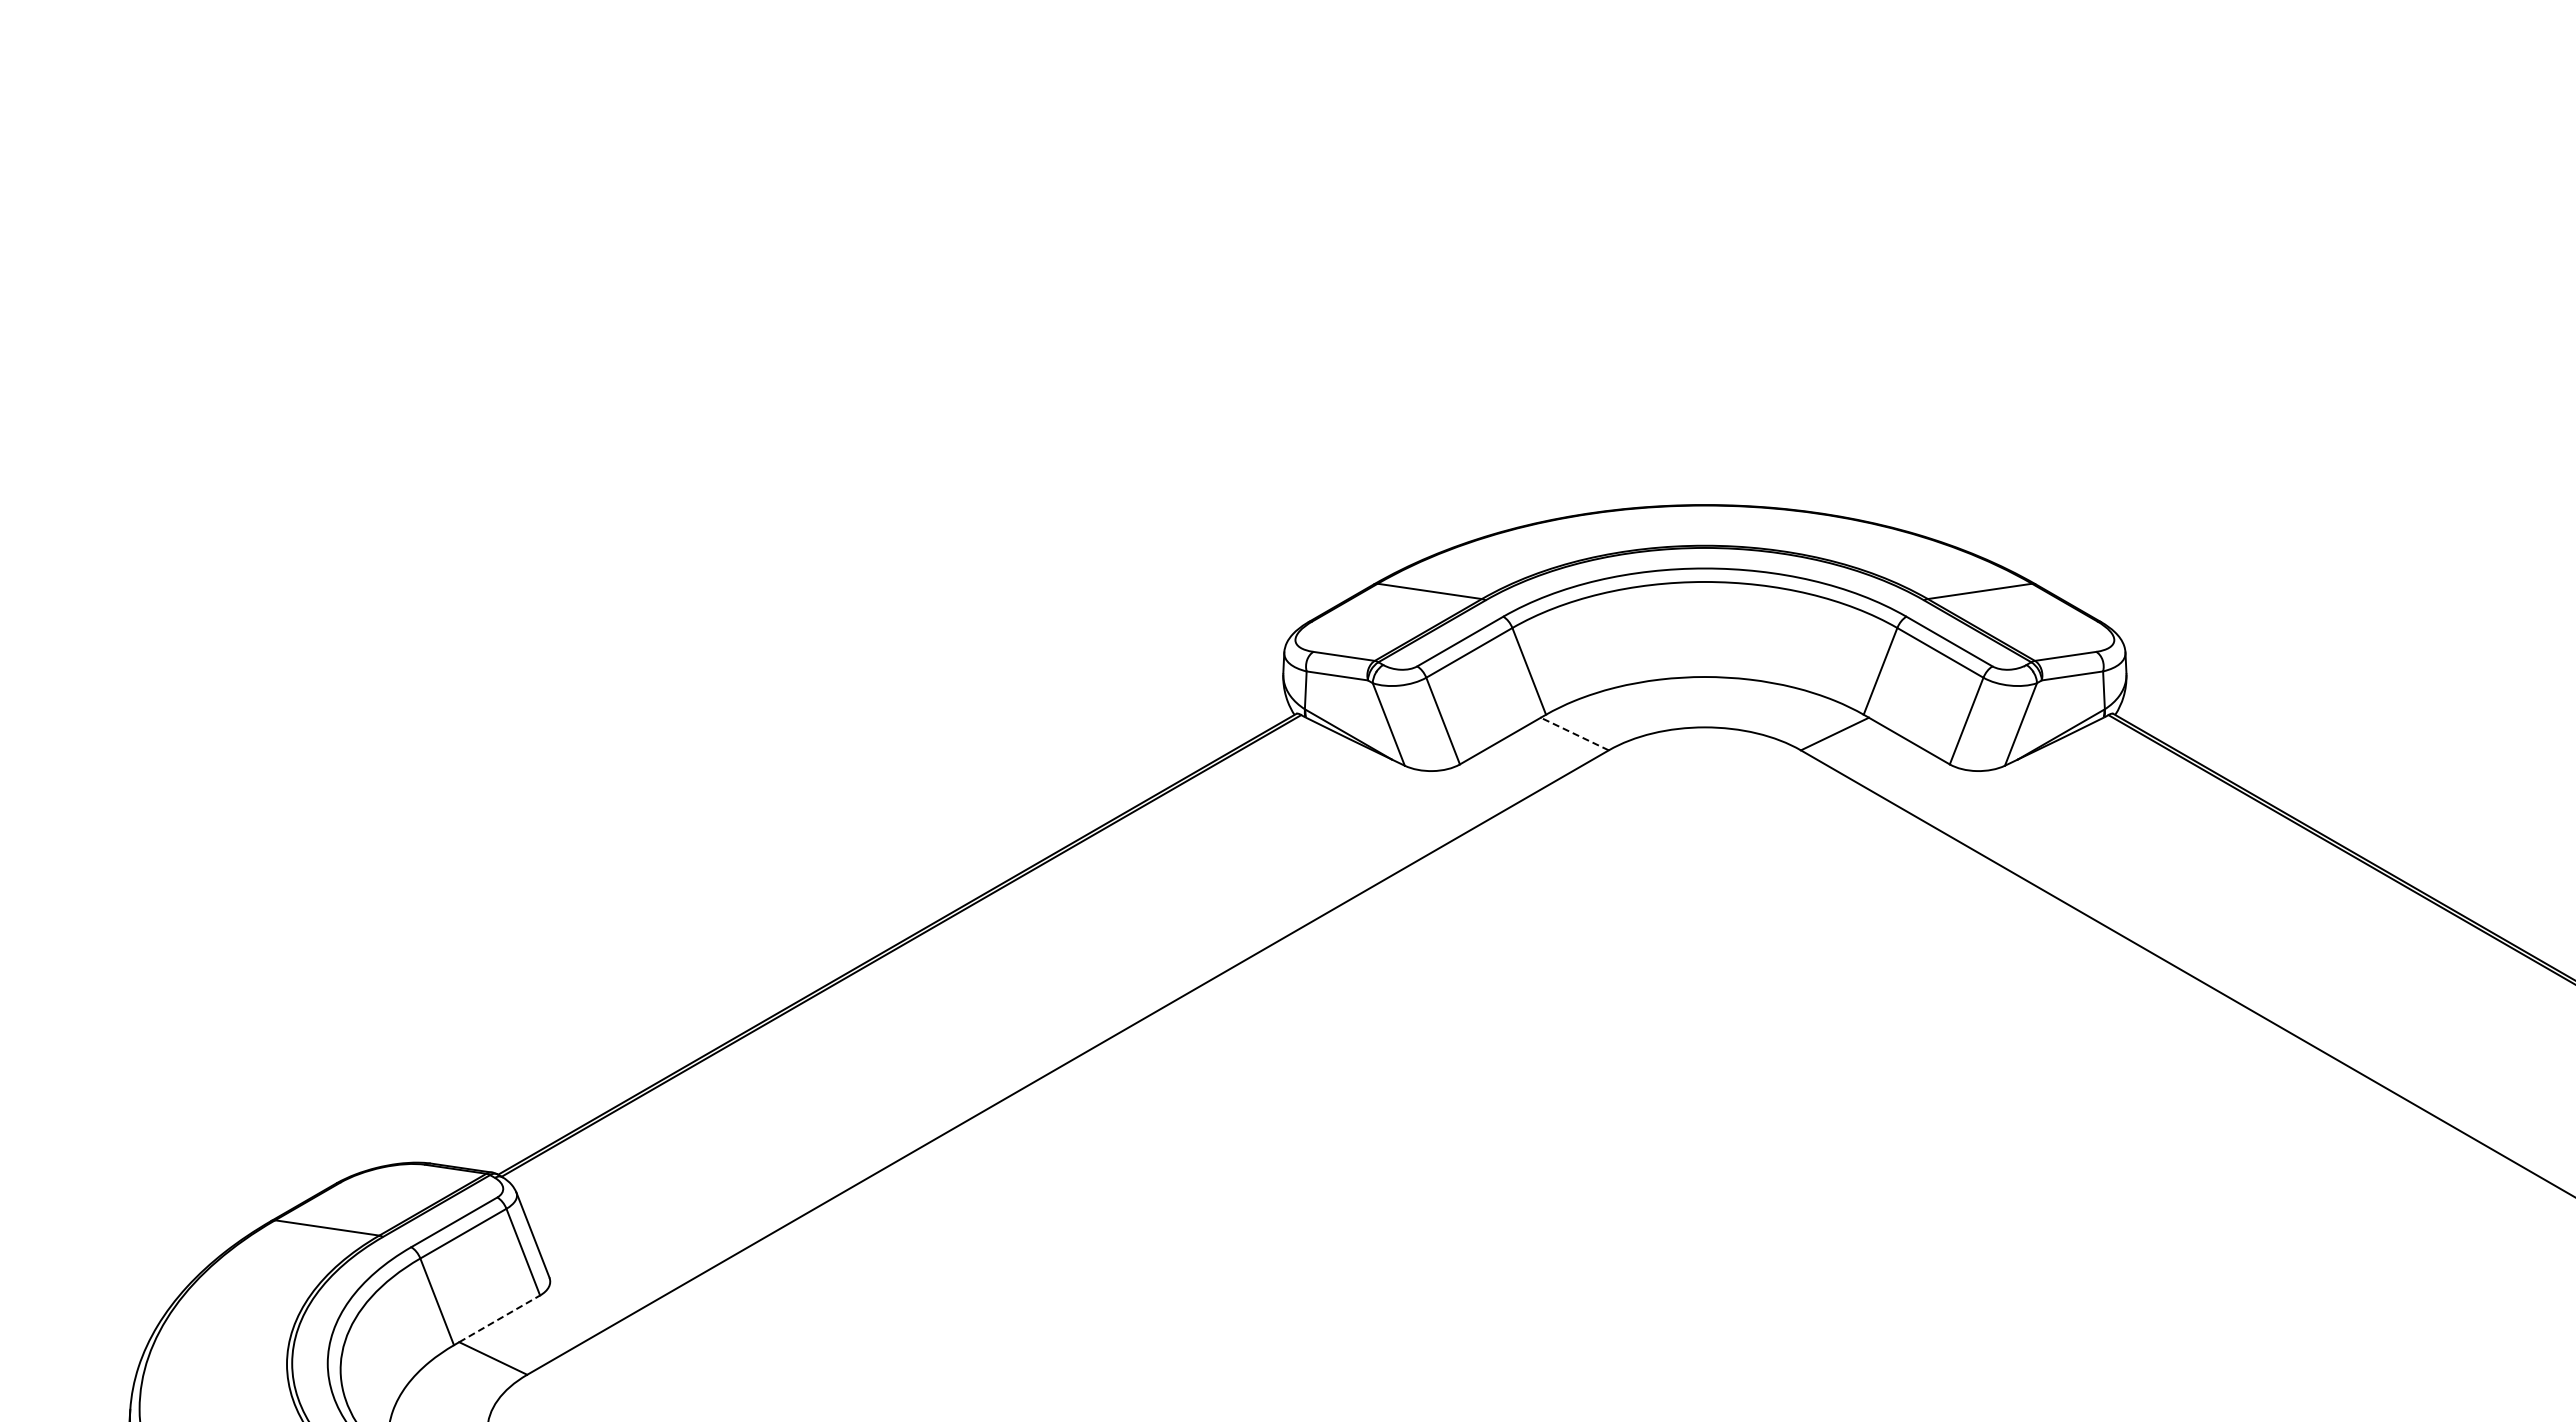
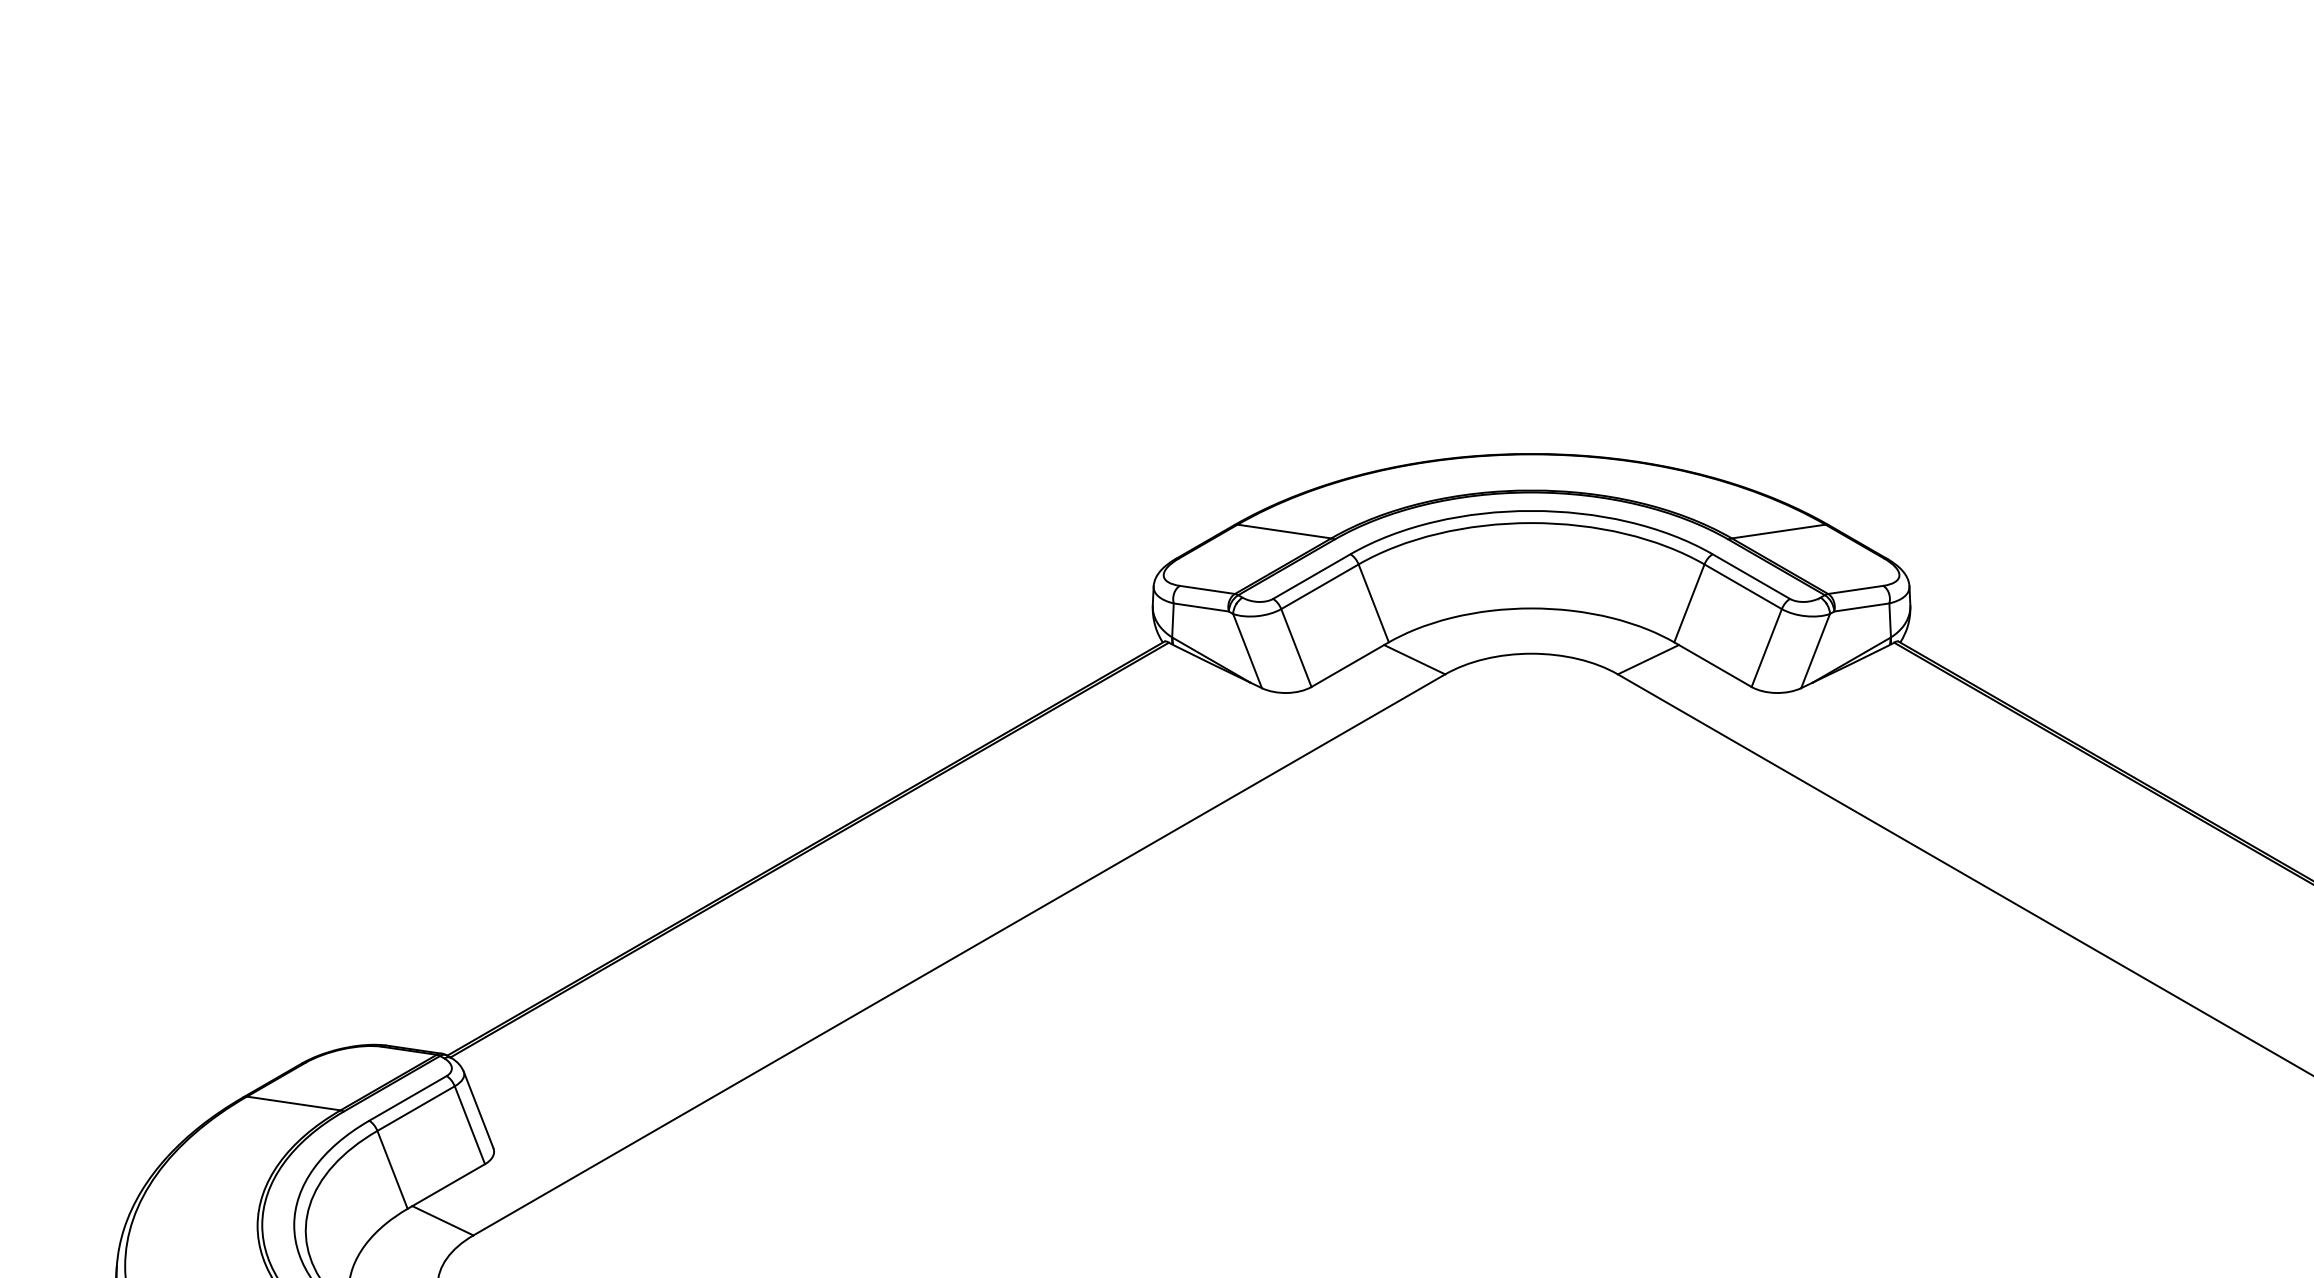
line: (1574, 734) -> (1414, 660), dashed -> solid
line: (499, 1318) -> (448, 1184), dashed -> solid

